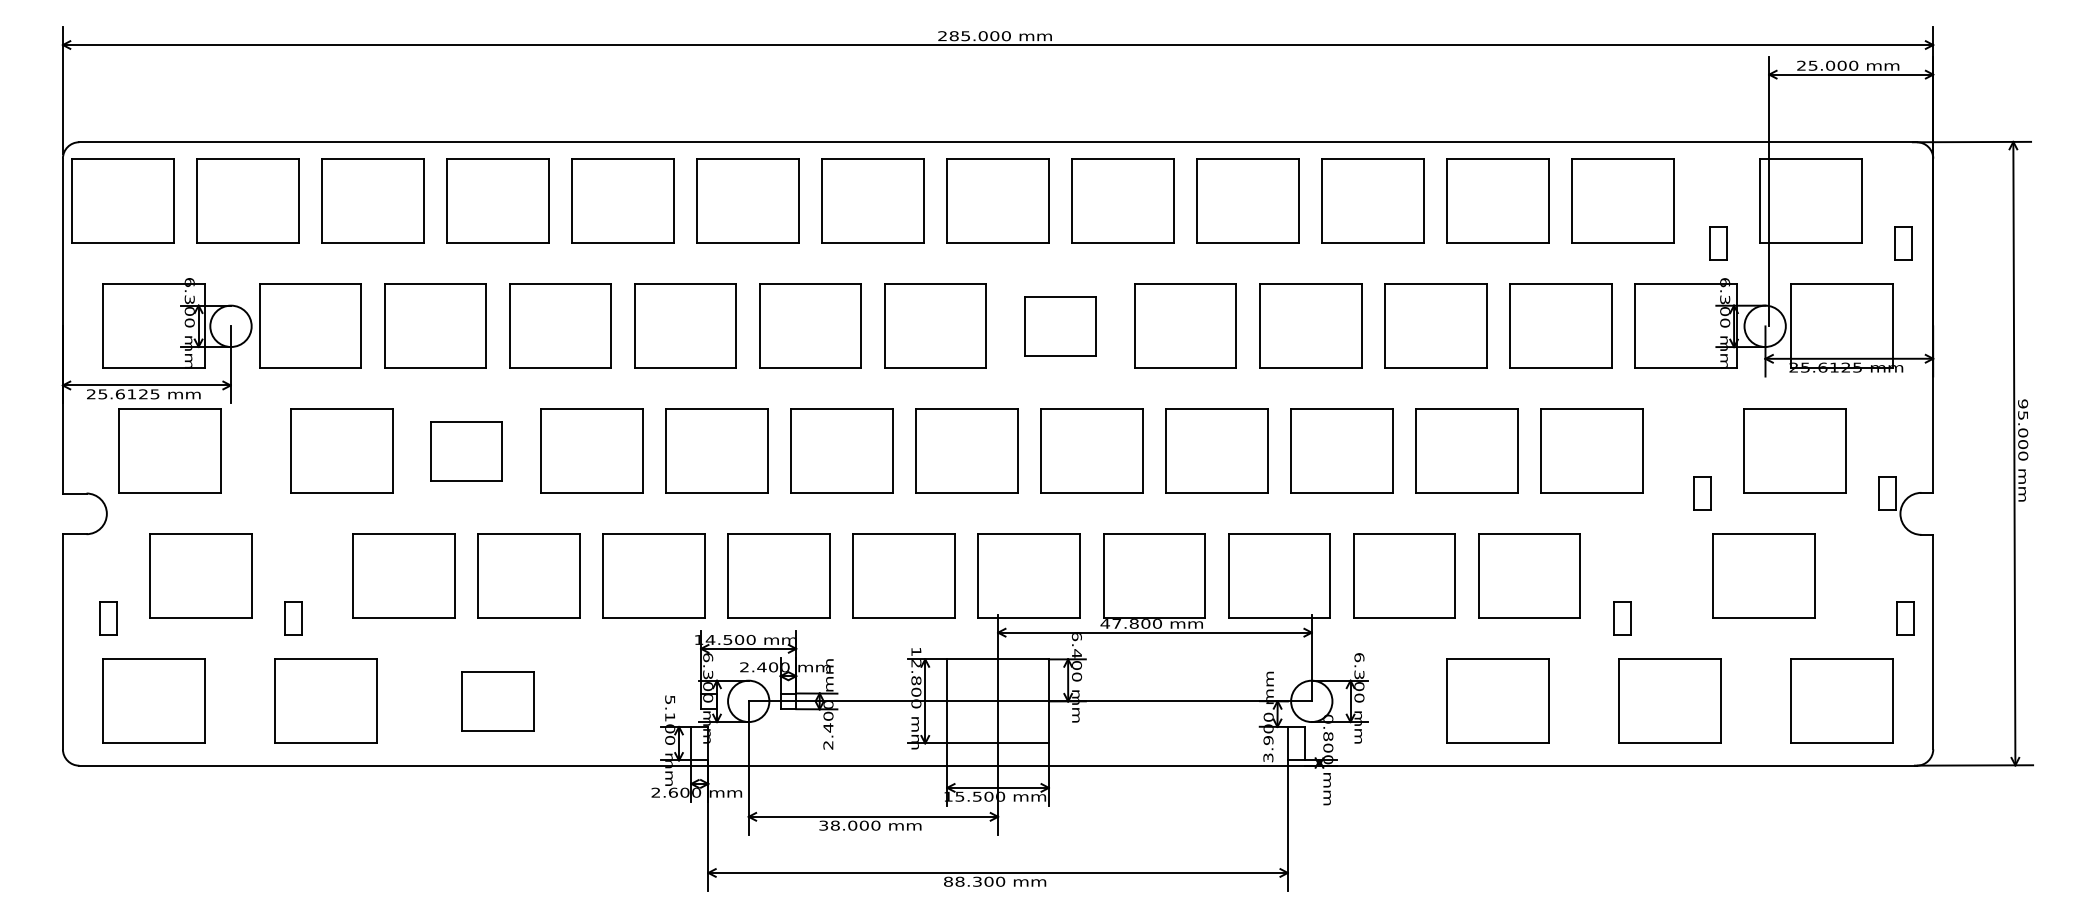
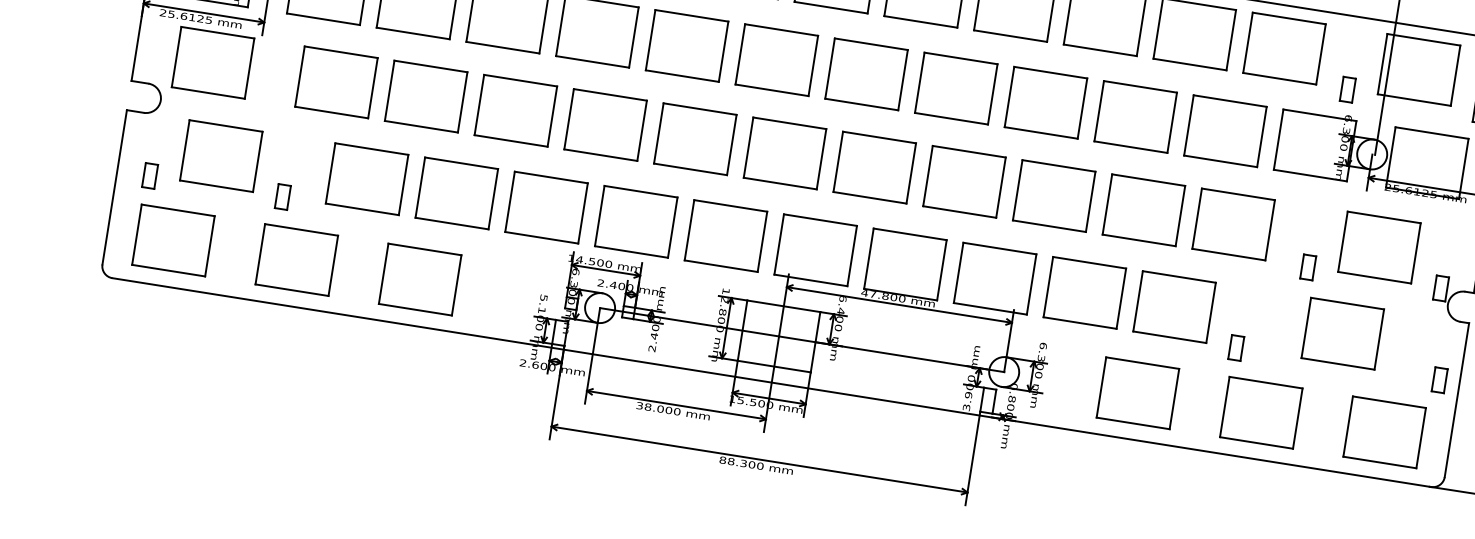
part: (1060, 325) -> (866, 73), size x1.43
part: (466, 450) -> (426, 95), size x1.43
part: (497, 700) -> (419, 278), size x1.43

